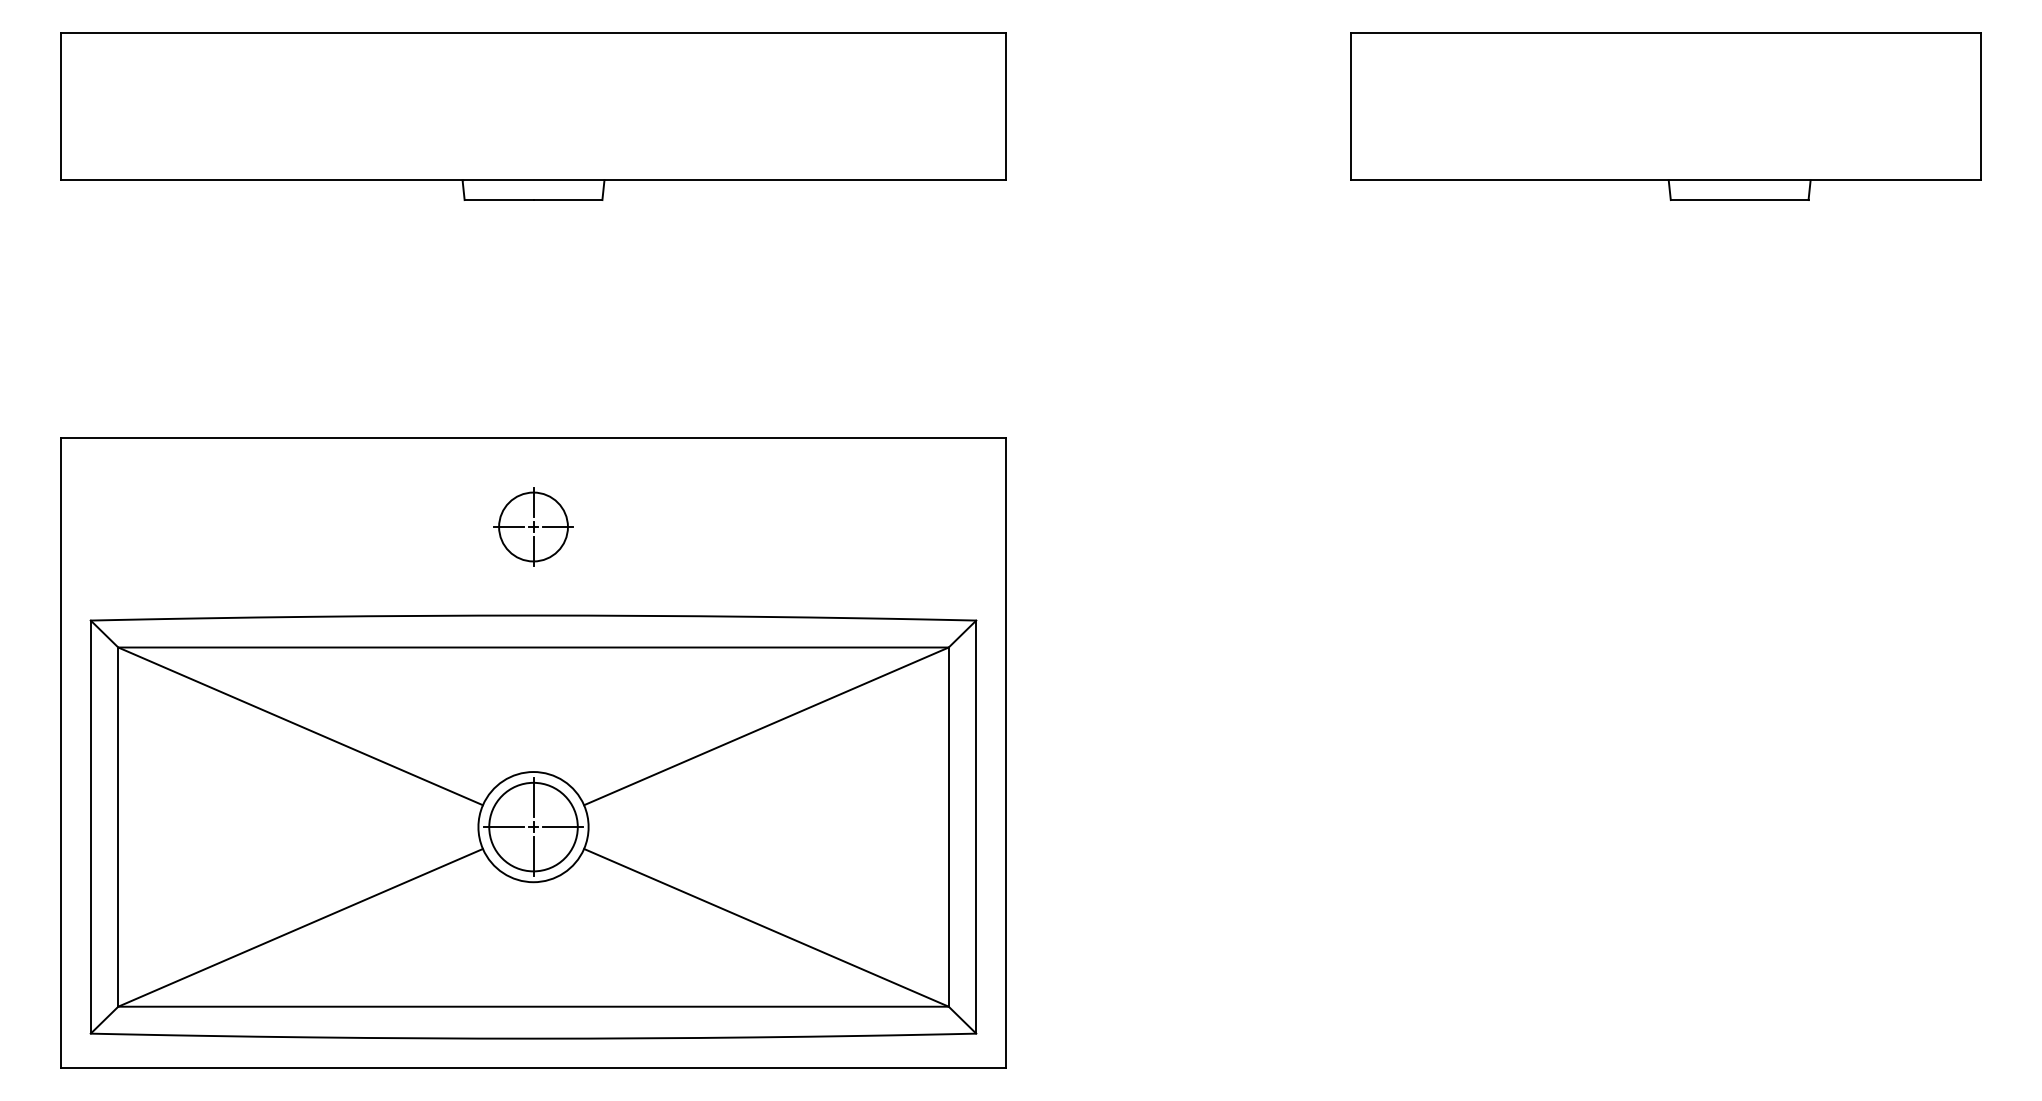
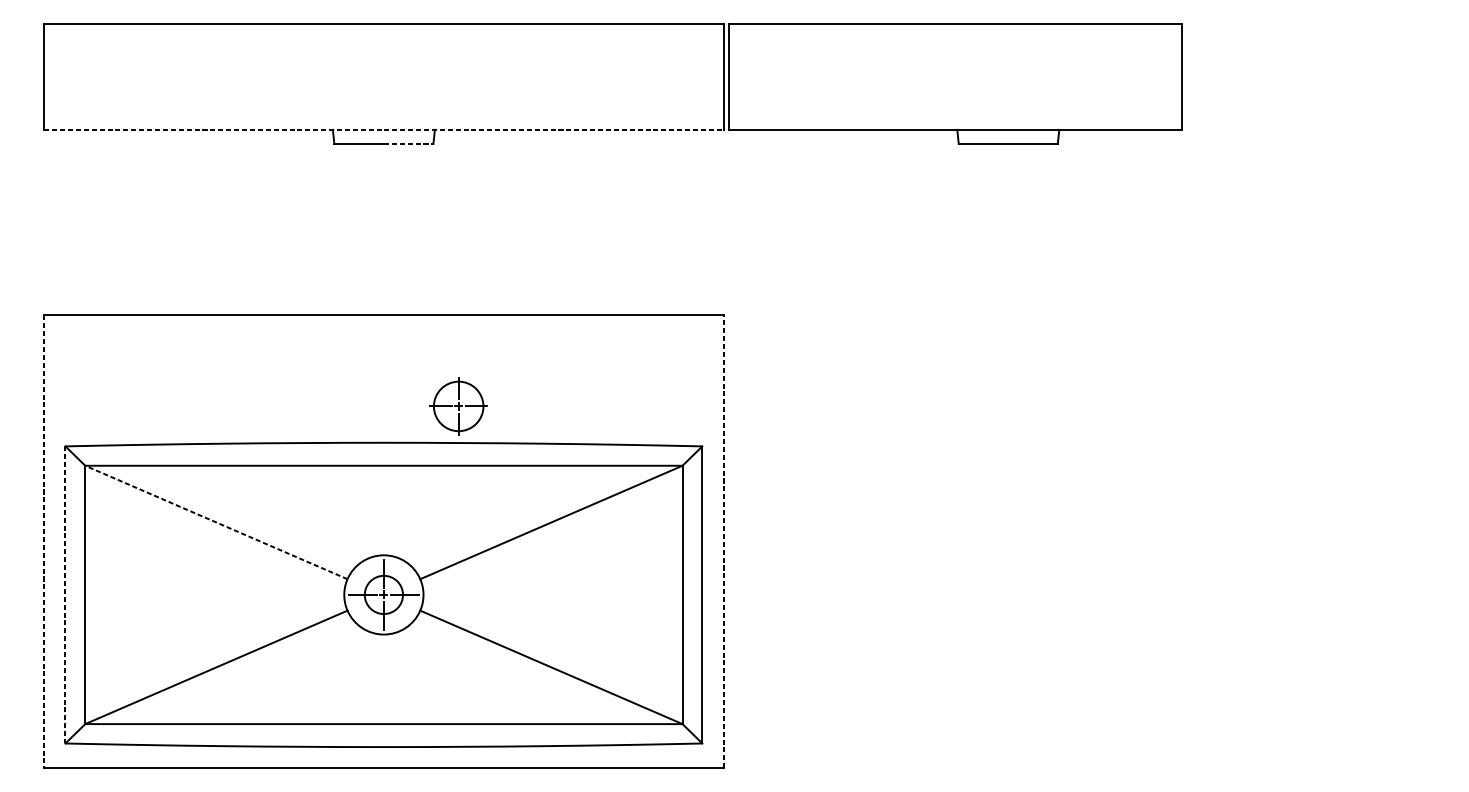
part: (1665, 116) -> (954, 83), moved
line: (534, 180) -> (384, 129), solid -> dashed
line: (568, 200) -> (409, 144), solid -> dashed
part: (533, 526) -> (458, 406), moved
line: (300, 726) -> (216, 522), solid -> dashed
line: (61, 753) -> (44, 541), solid -> dashed
line: (1005, 753) -> (723, 541), solid -> dashed
circle: (533, 826) -> (383, 594), size x0.6
line: (90, 827) -> (65, 595), solid -> dashed

